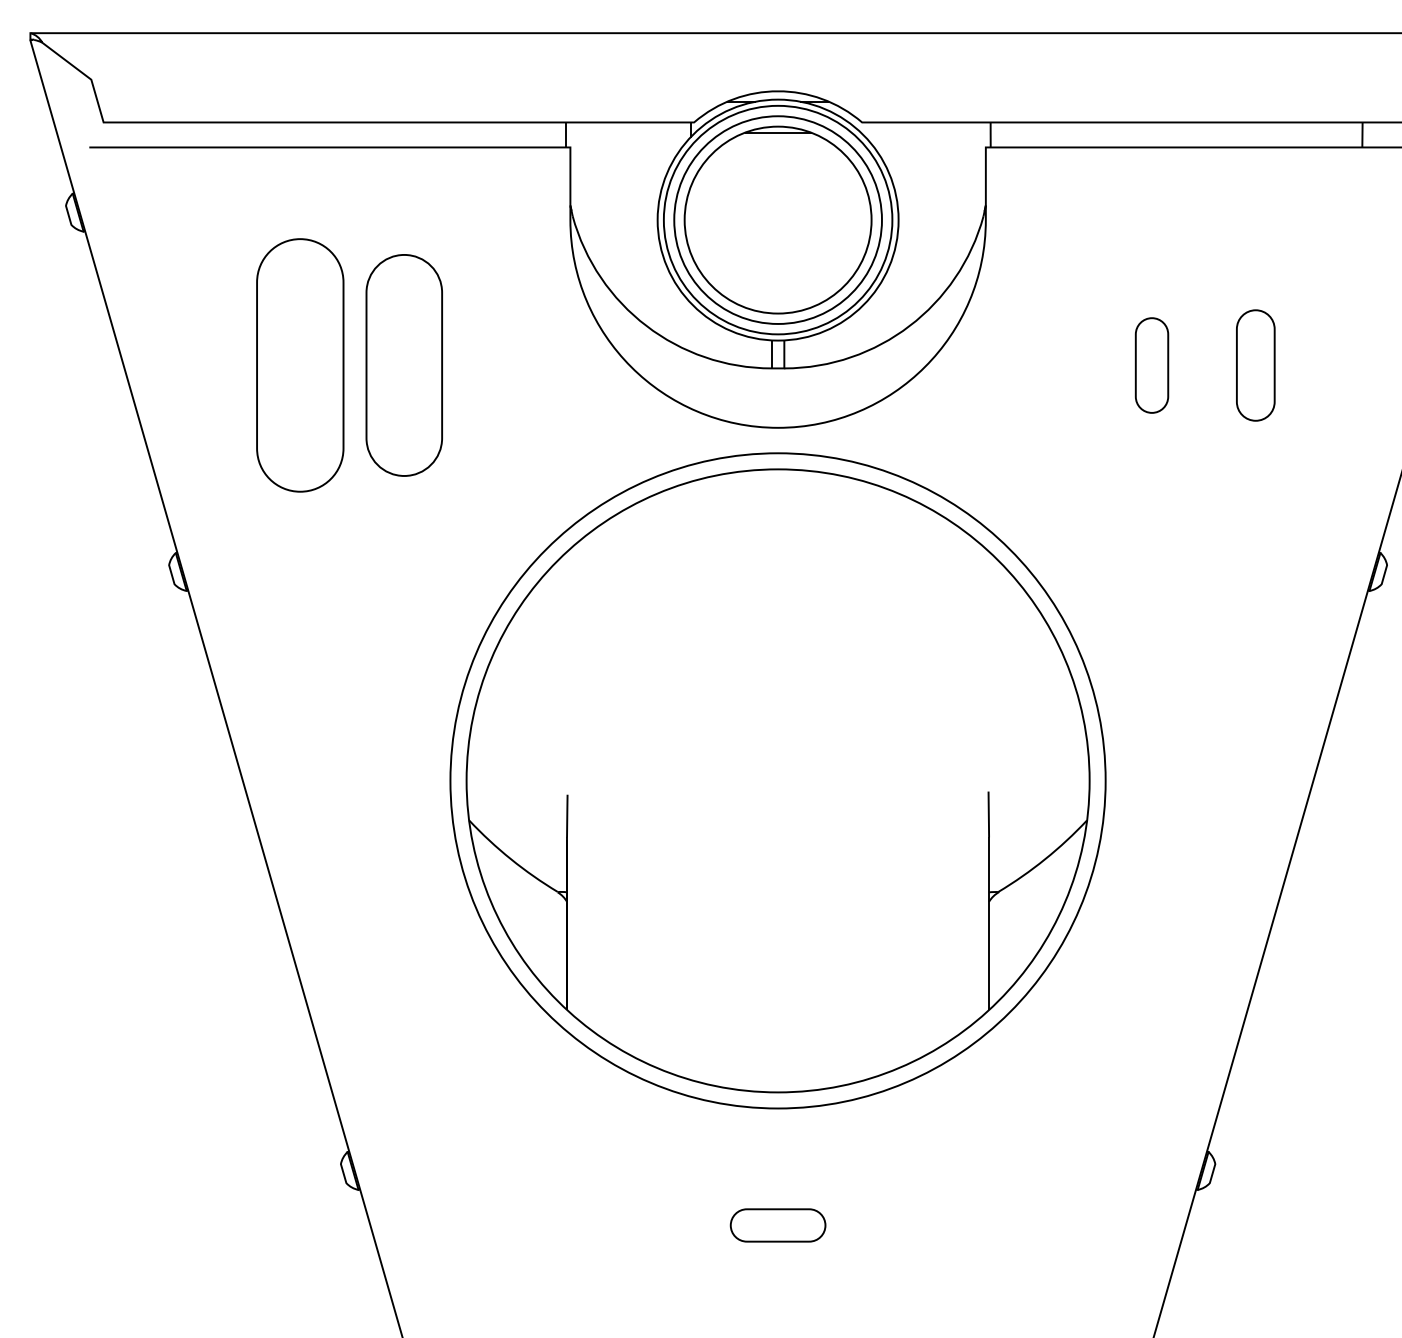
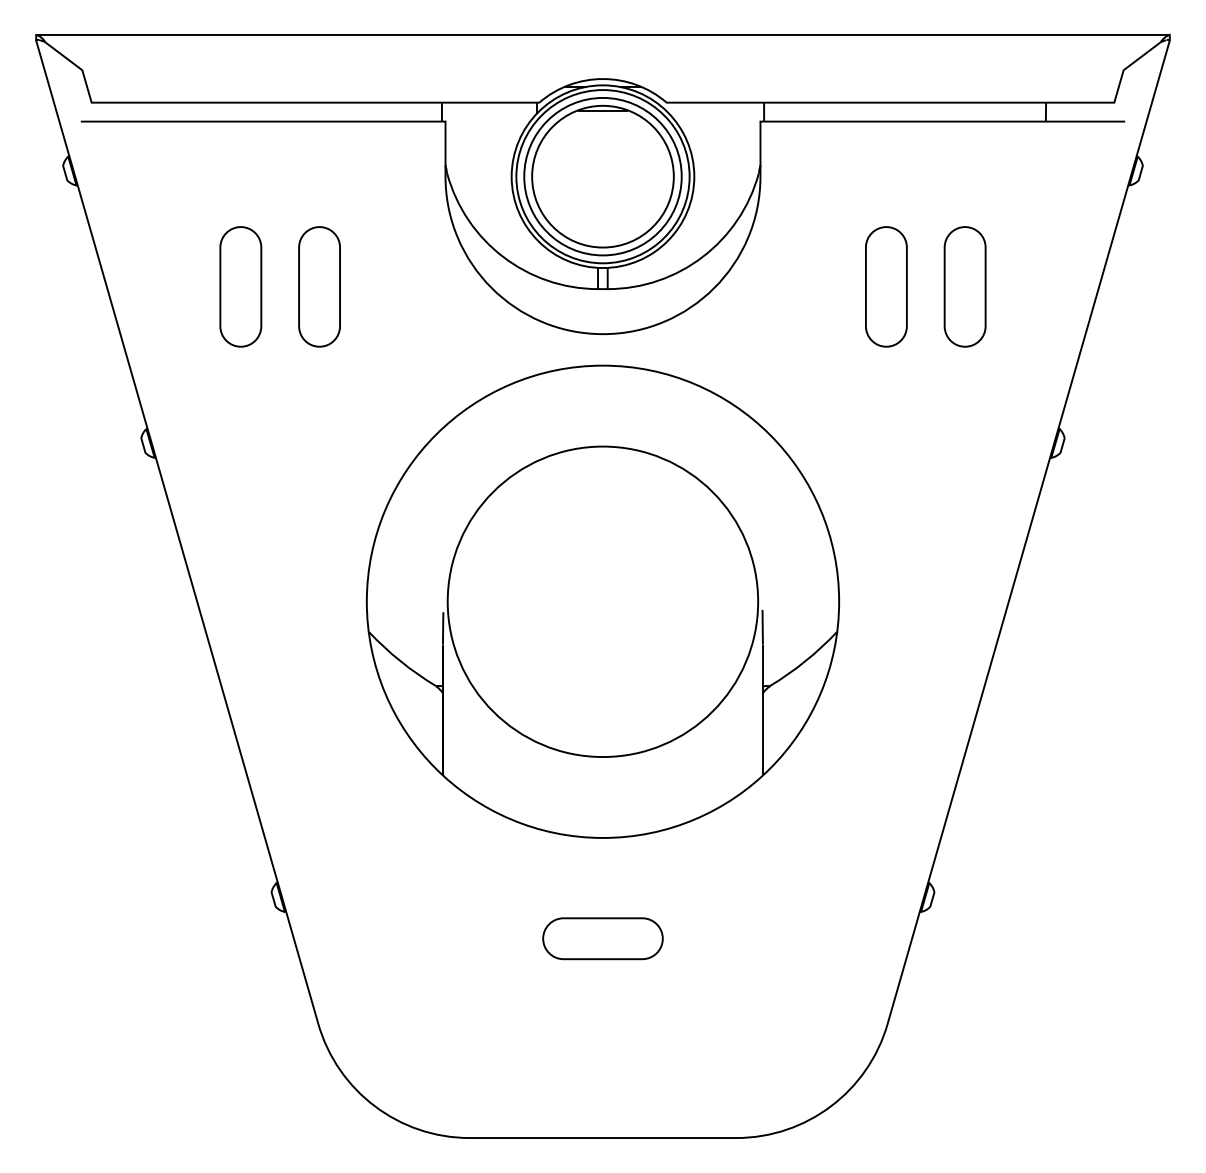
part: (299, 364) -> (240, 286), size x0.62
part: (404, 364) -> (319, 286), size x0.71
part: (1152, 364) -> (886, 286), size x1.67
part: (1254, 364) -> (964, 286), size x1.43
circle: (777, 780) -> (602, 601), size x0.62
part: (777, 1225) -> (602, 938), size x1.67

